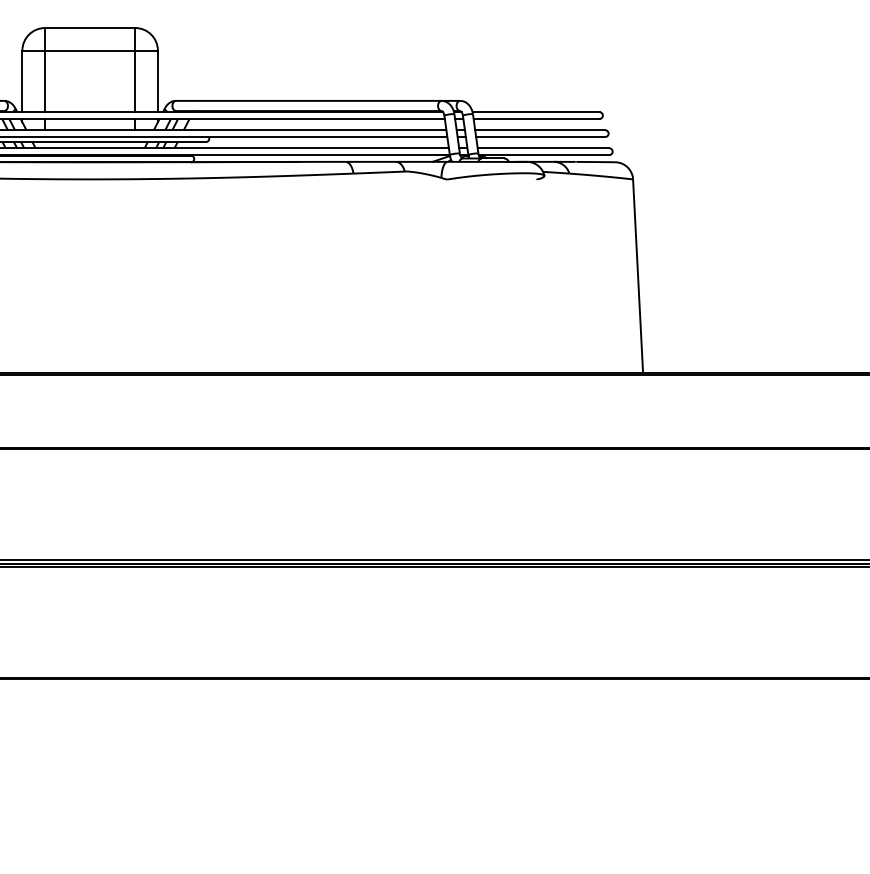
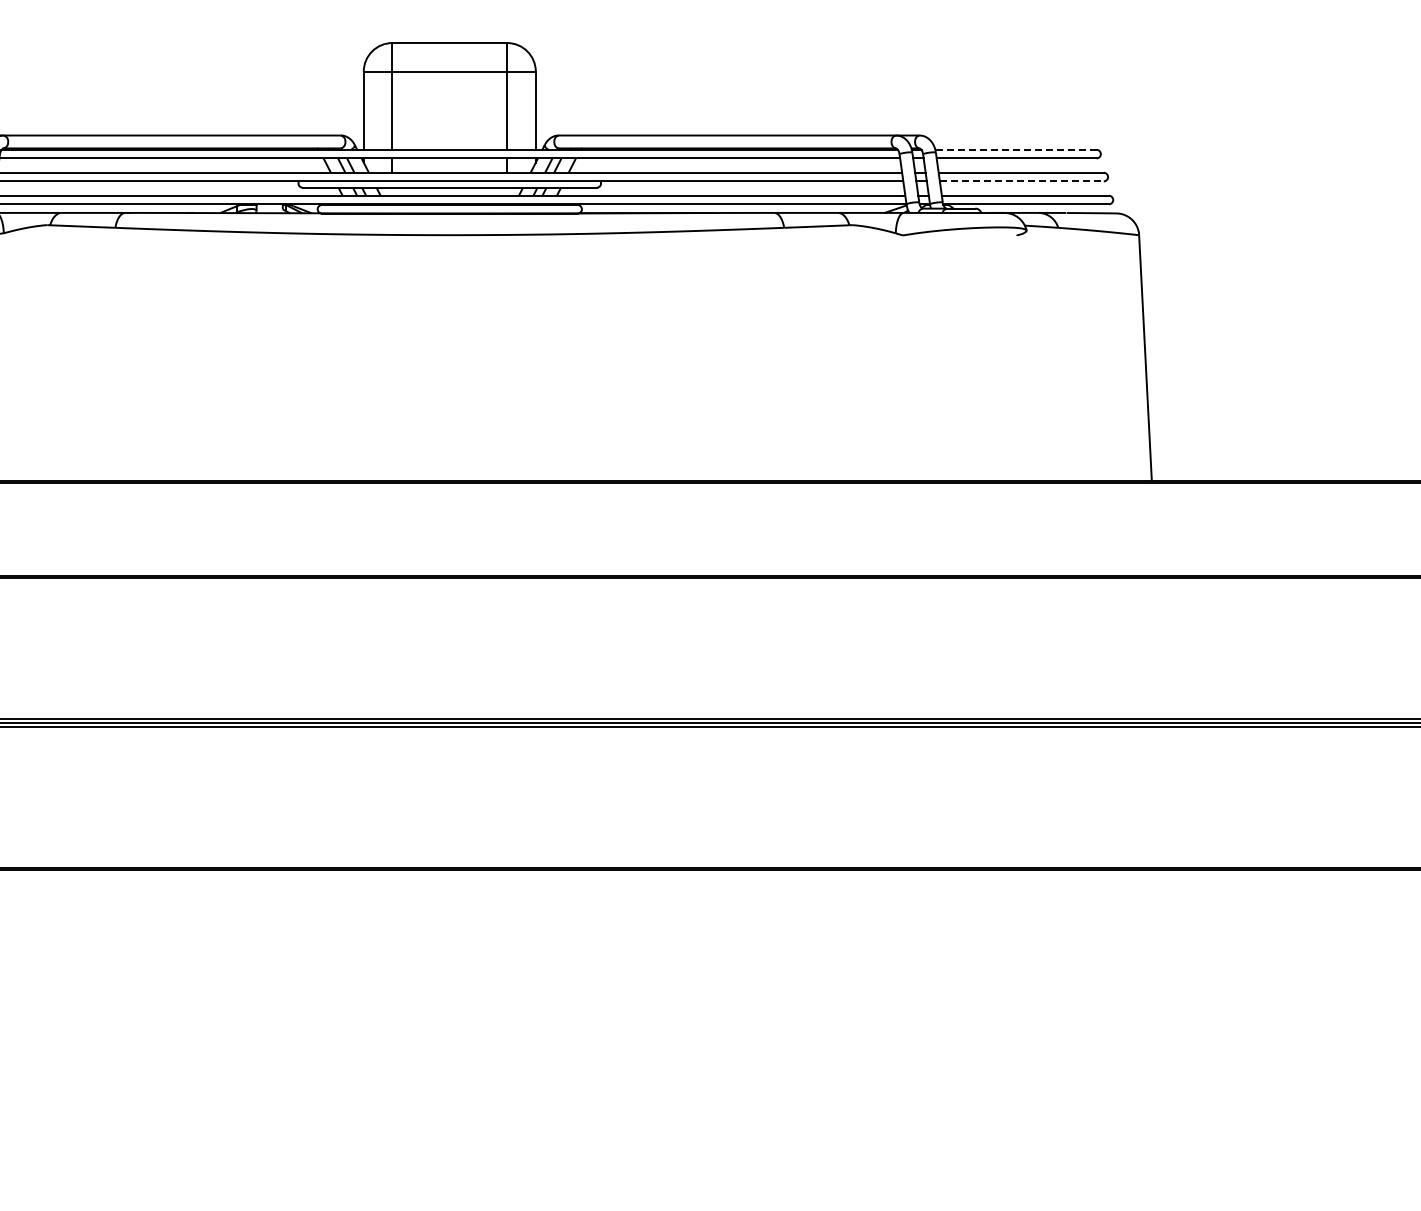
line: (536, 111) -> (1016, 149), solid -> dashed
line: (540, 137) -> (1021, 181), solid -> dashed

